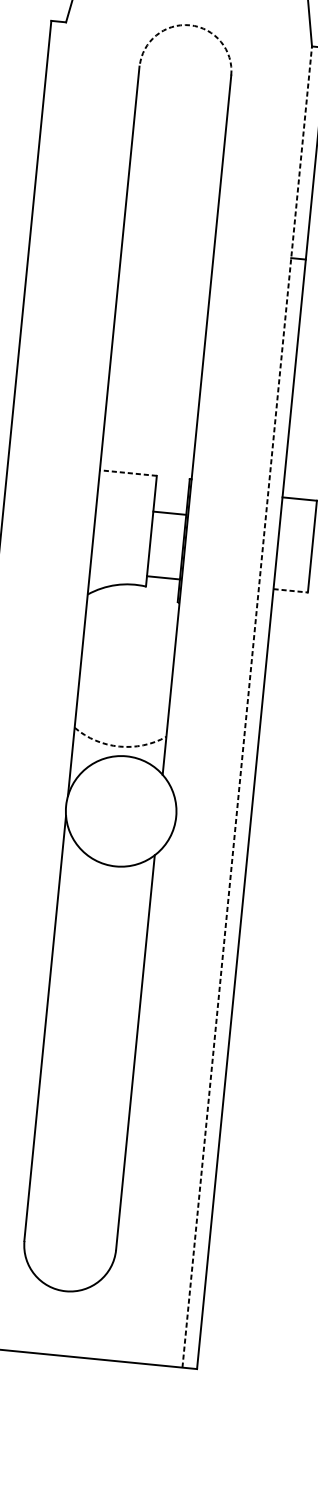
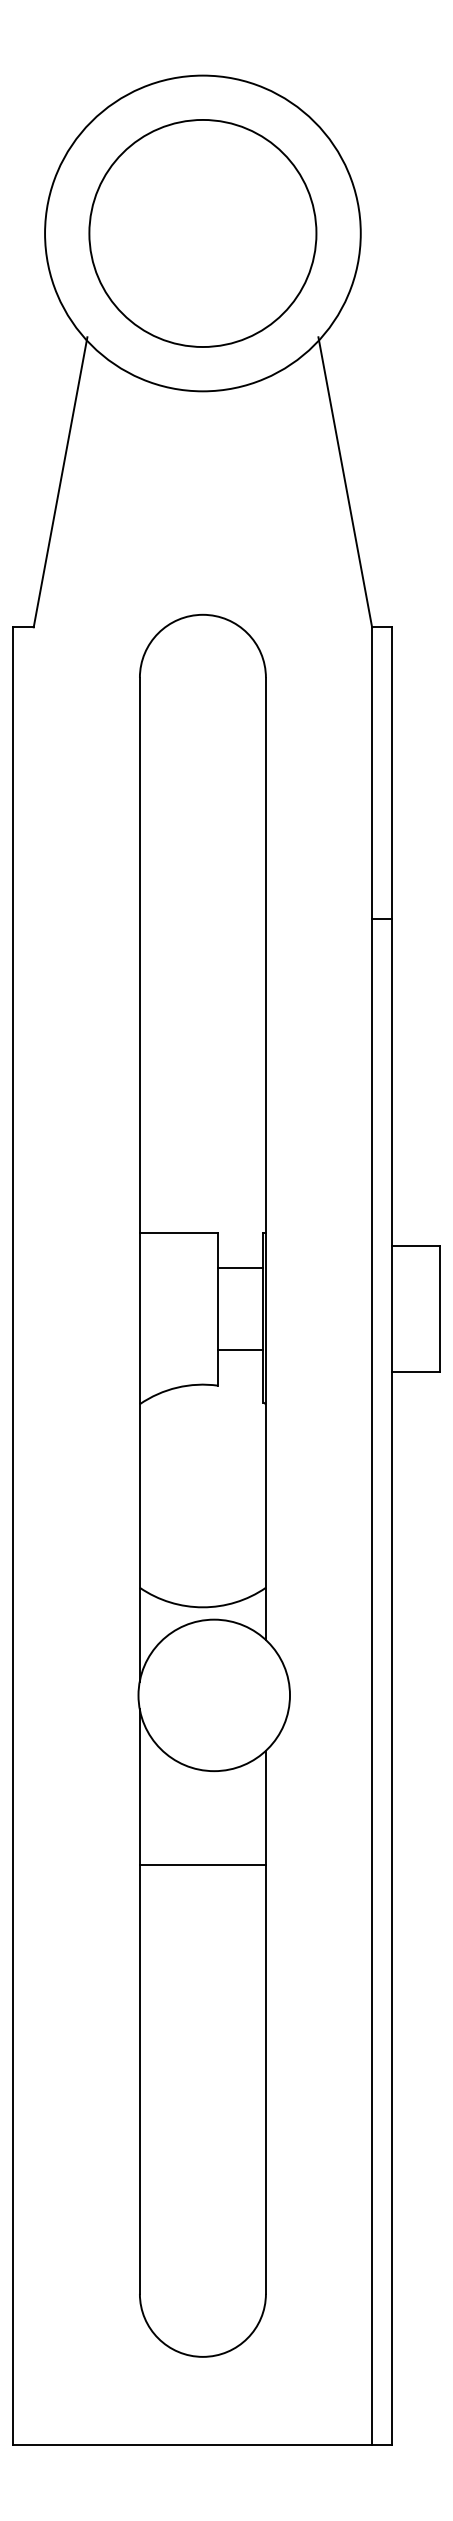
arc: (189, 25) -> (202, 614), dashed -> solid
line: (128, 473) -> (178, 1233), dashed -> solid
line: (169, 513) -> (240, 1267), moved
line: (163, 577) -> (240, 1350), moved
line: (290, 591) -> (415, 1372), dashed -> solid
line: (247, 706) -> (372, 1535), dashed -> solid
arc: (118, 746) -> (202, 1607), dashed -> solid
line: (100, 933) -> (202, 1864), added

